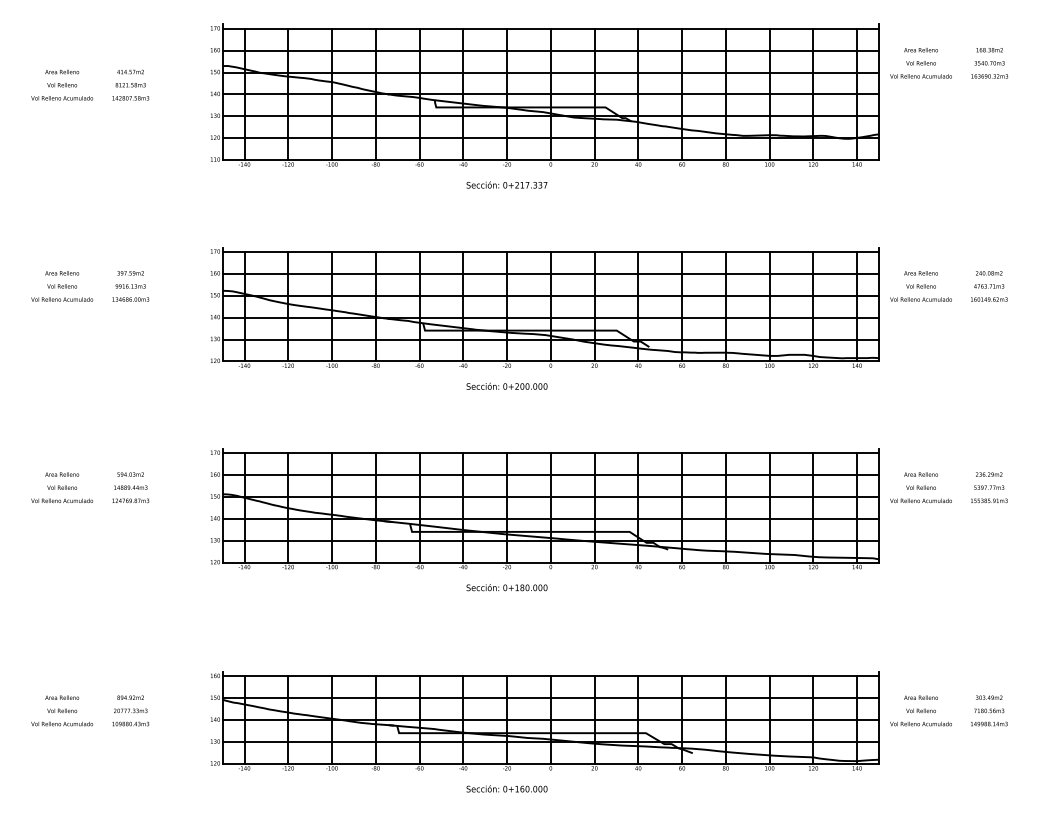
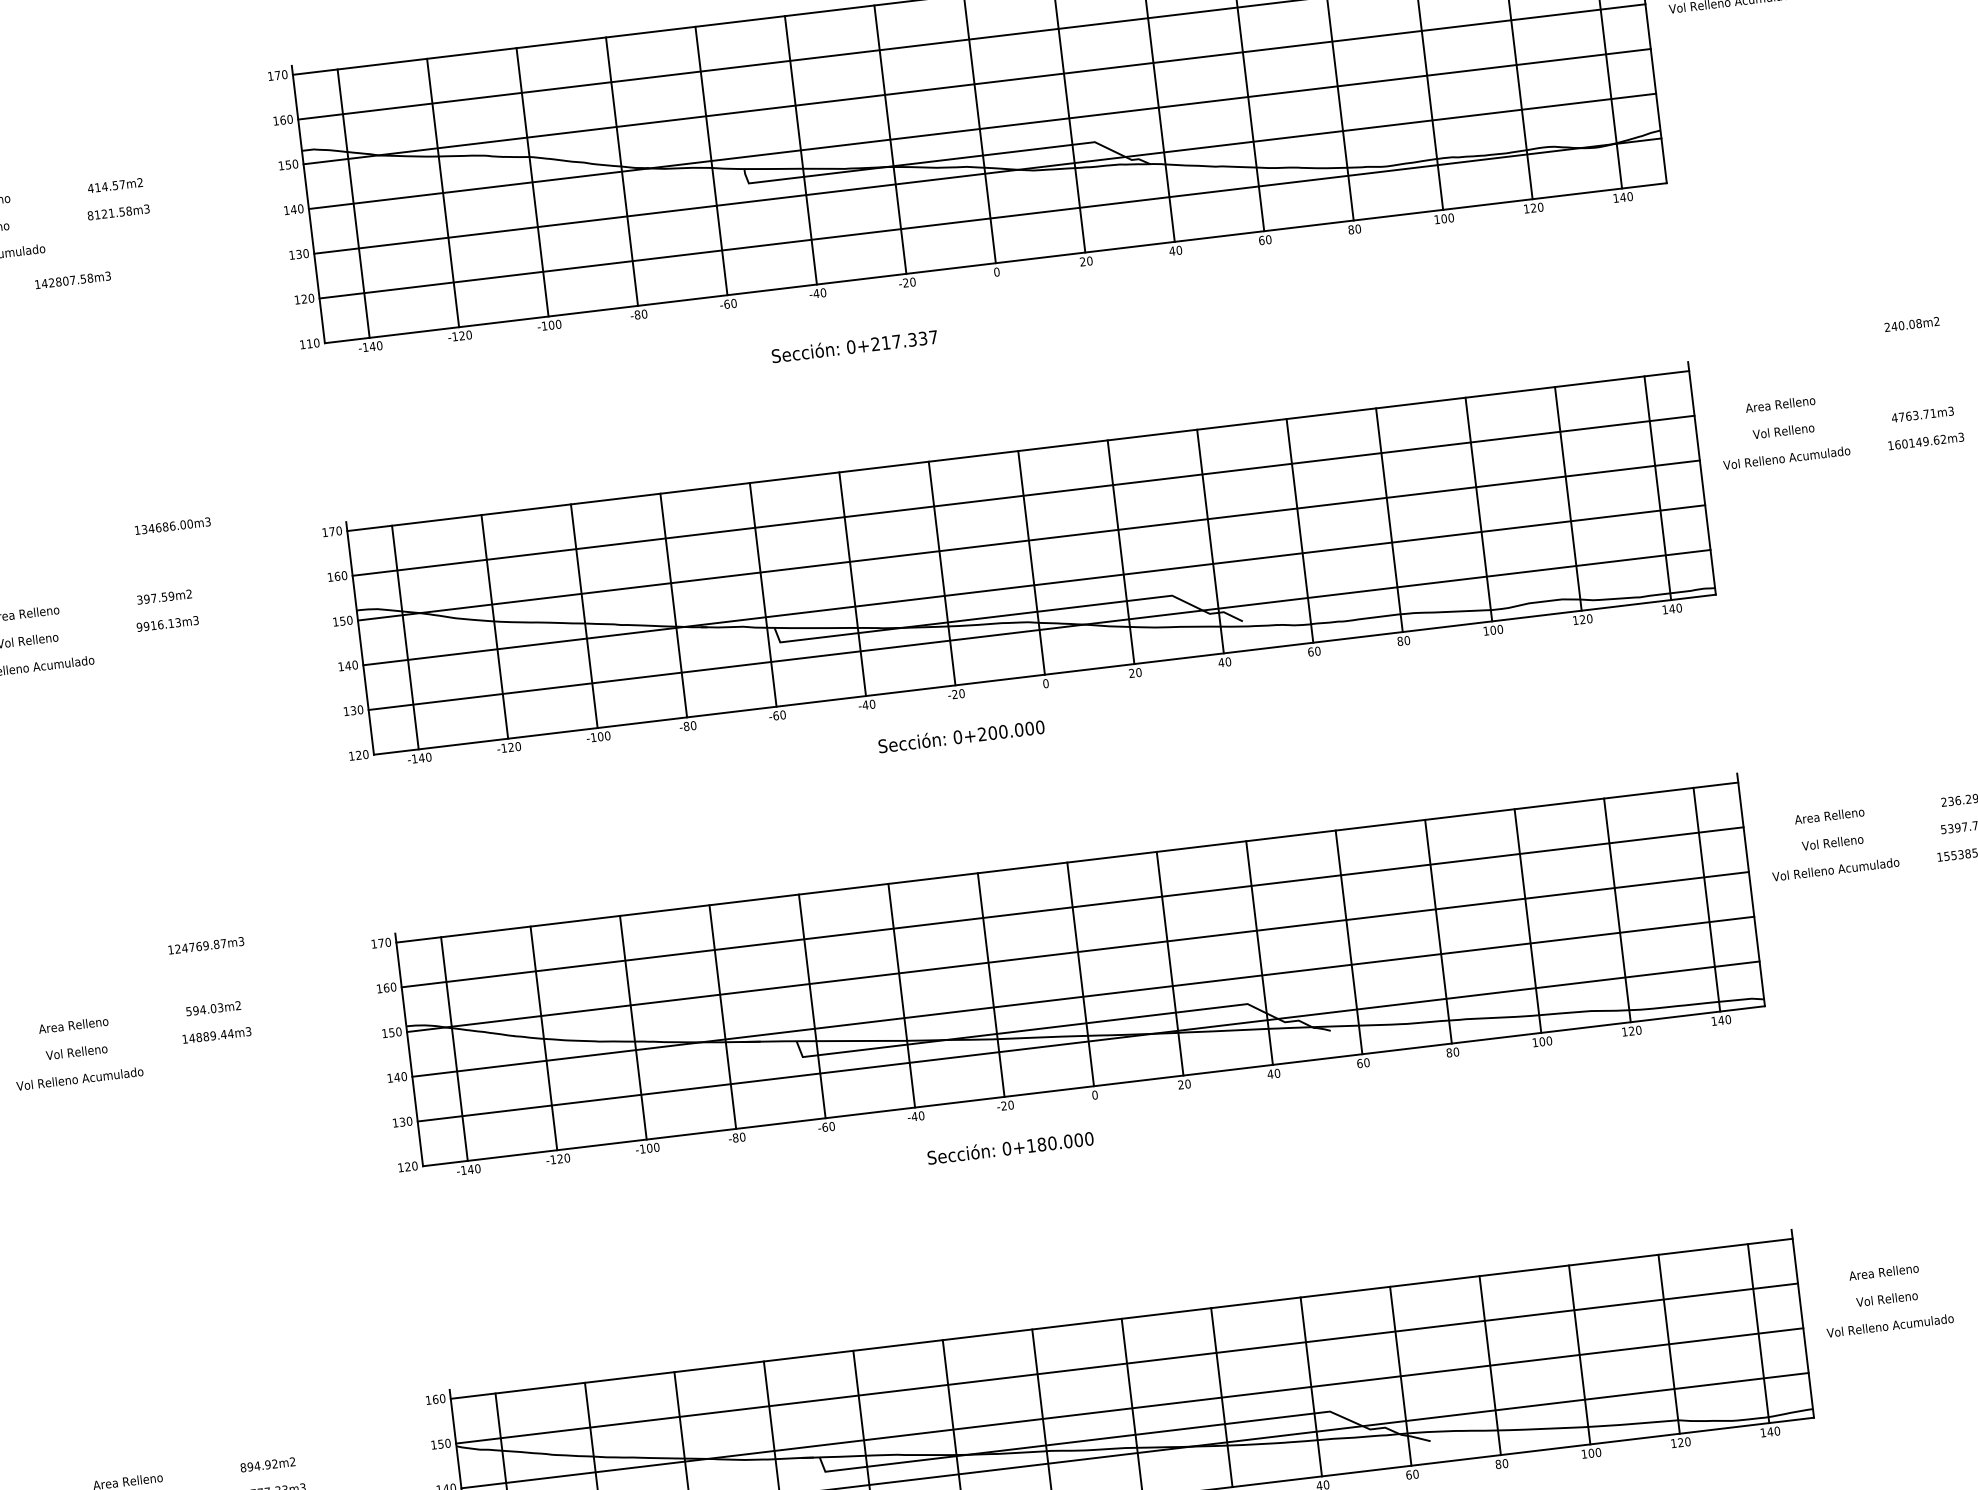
text: (130, 98) -> (72, 280), moved
text: (506, 184) -> (853, 345), moved
text: (989, 273) -> (1912, 324), moved
text: (130, 299) -> (172, 526), moved
text: (130, 500) -> (205, 945), moved

